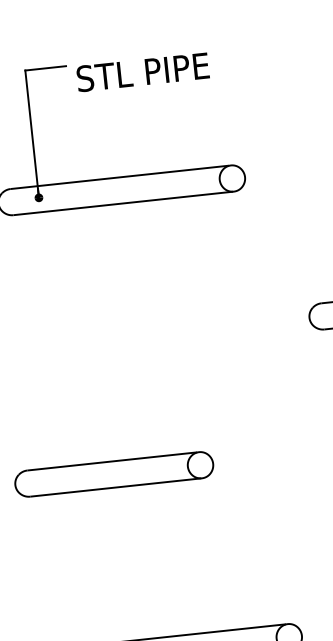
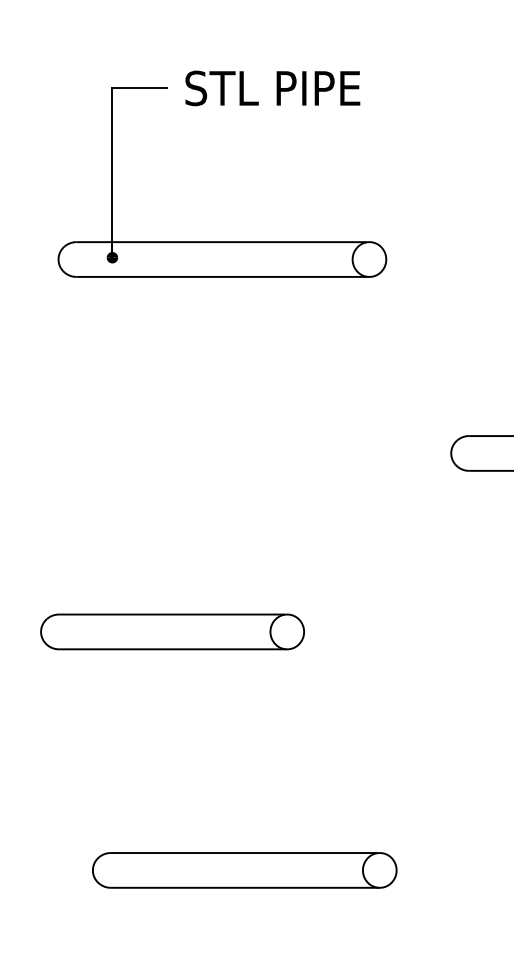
text: (142, 72) -> (272, 88), moved

